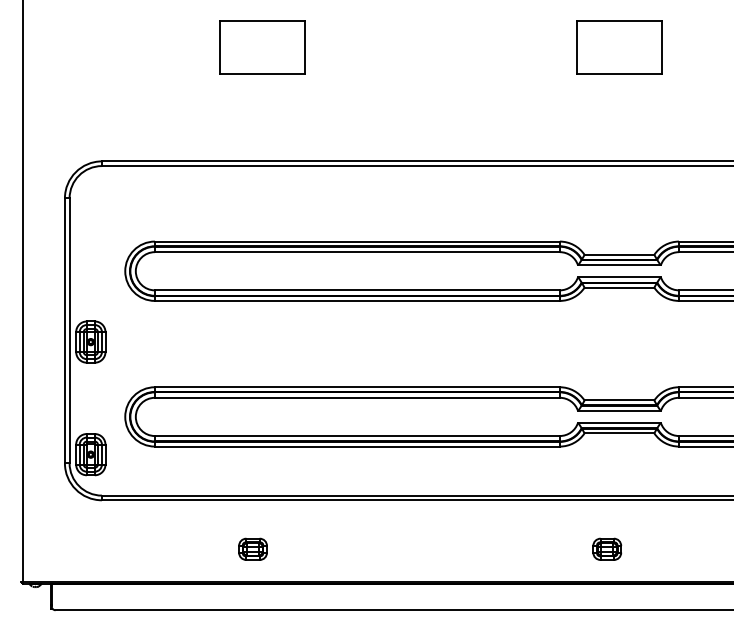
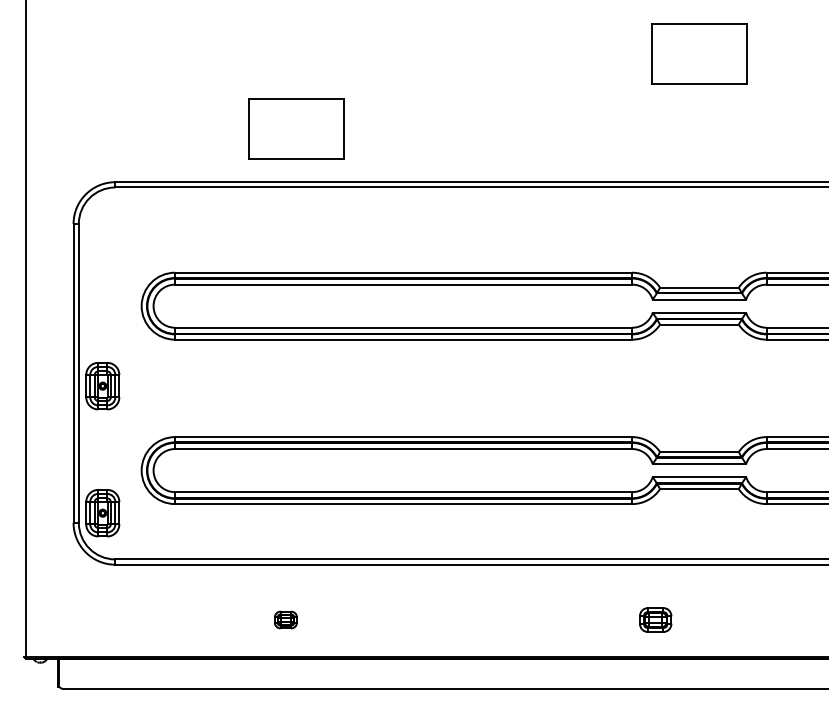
part: (262, 47) -> (296, 128), moved
part: (252, 548) -> (285, 619), size x0.7
part: (607, 548) -> (655, 619), moved

